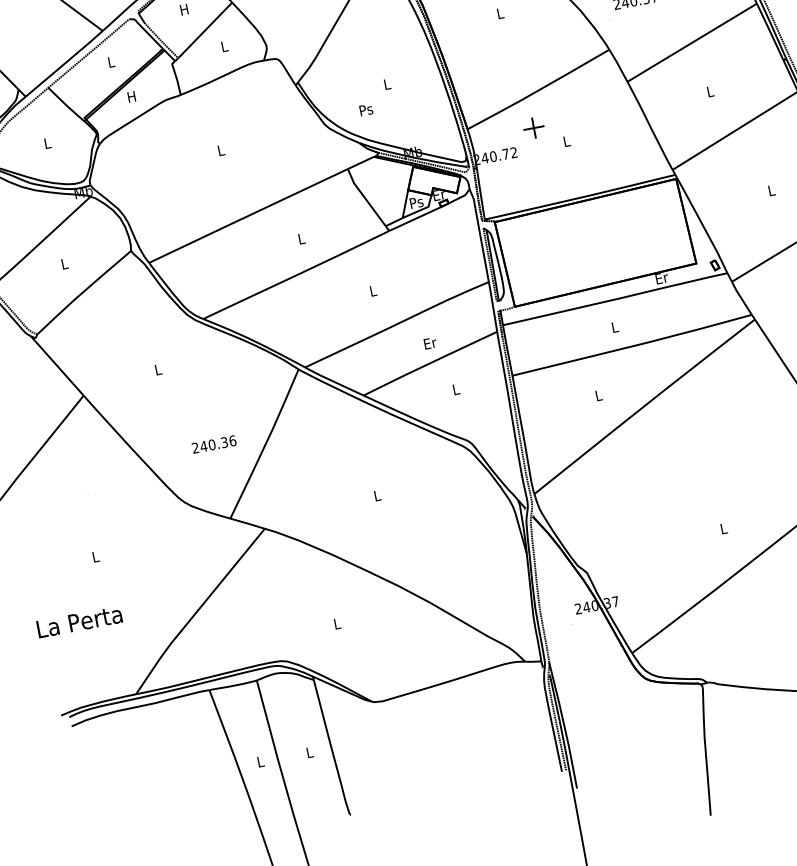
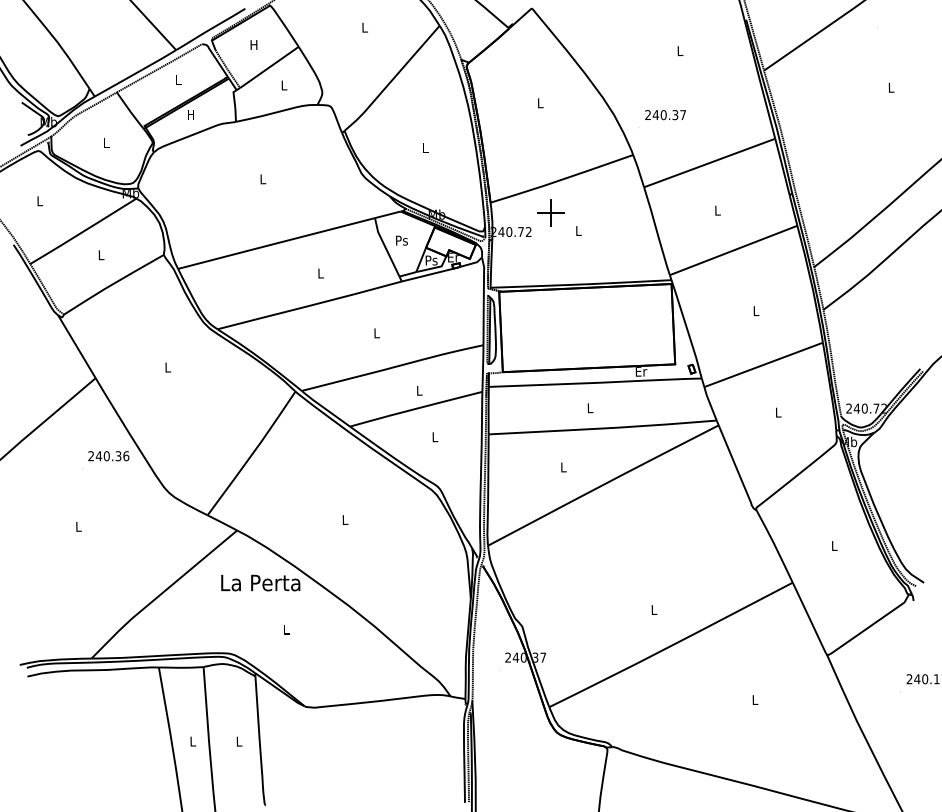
text: (365, 109) -> (401, 240), moved
part: (533, 127) -> (550, 212), size x1.43
text: (430, 343) -> (419, 390), Er -> L
text: (213, 444) -> (108, 456), moved
text: (79, 621) -> (260, 582), moved

